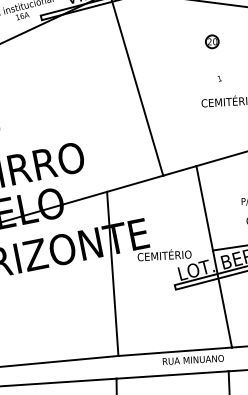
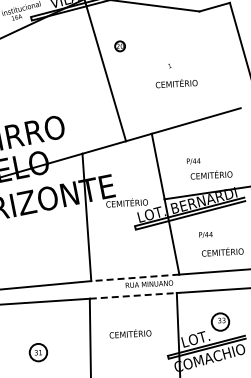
part: (211, 42) -> (119, 46), moved
line: (174, 351) -> (134, 277), solid -> dashed
line: (172, 374) -> (133, 295), solid -> dashed

